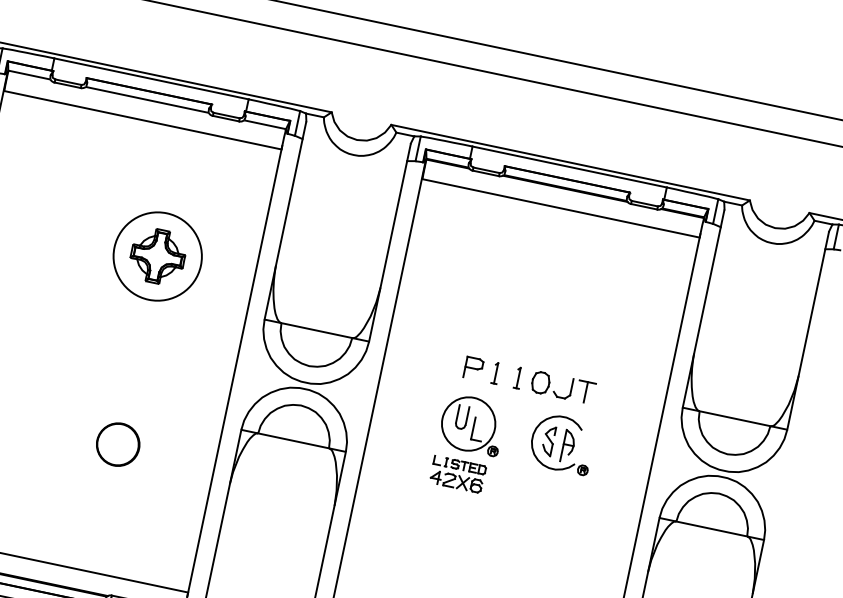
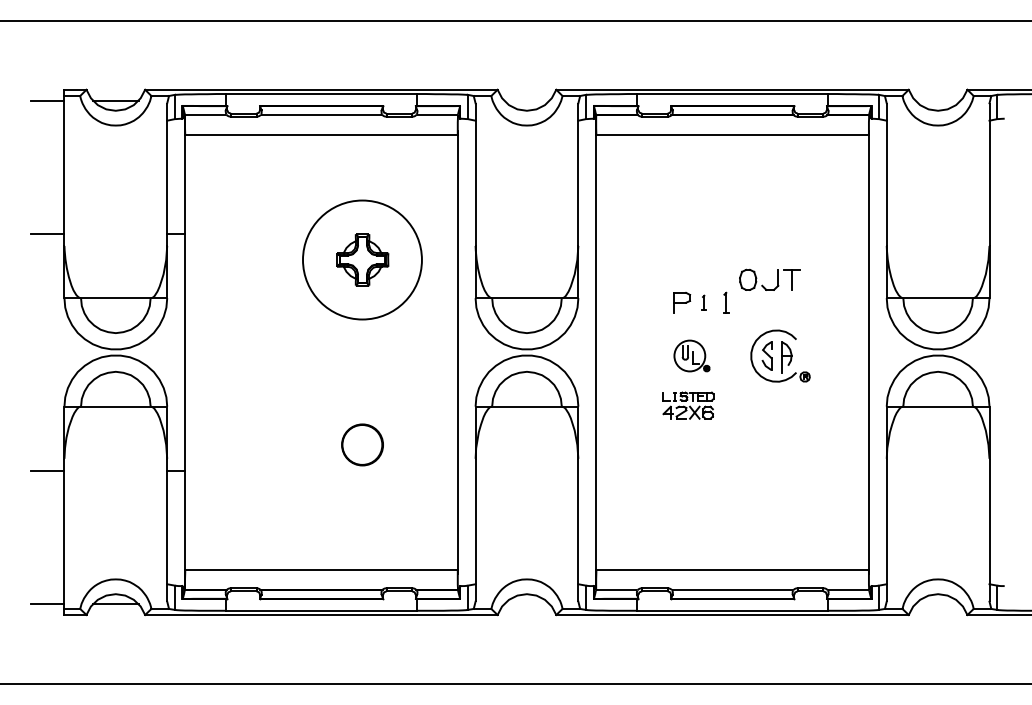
circle: (156, 255) -> (361, 259), size x1.4
part: (496, 373) -> (704, 302), size x0.7
part: (570, 388) -> (777, 279), moved
part: (471, 424) -> (691, 355), size x0.6

